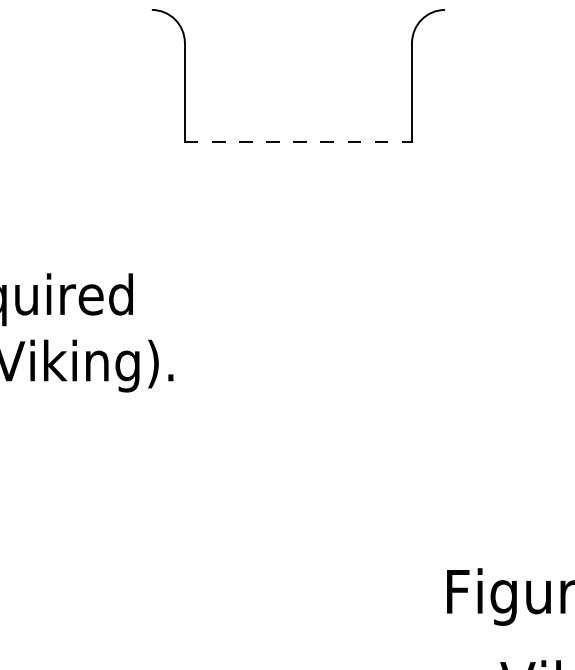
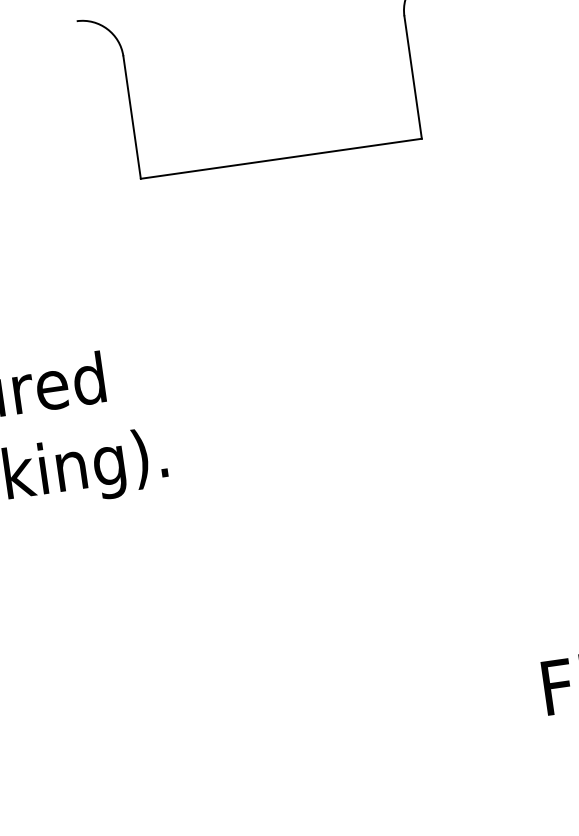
line: (298, 142) -> (281, 159), dashed -> solid

